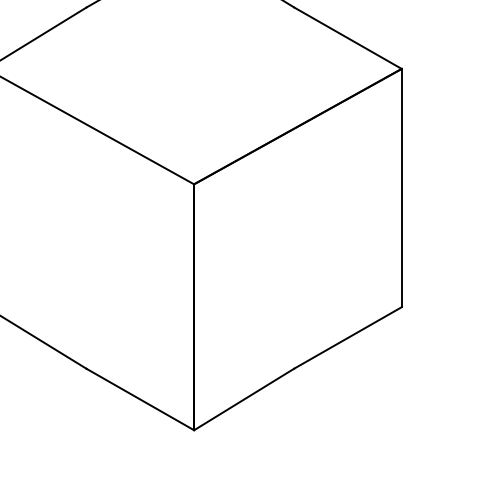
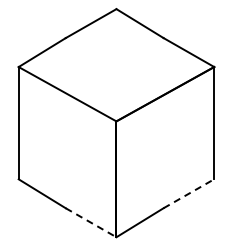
line: (349, 337) -> (189, 193), solid -> dashed
line: (141, 401) -> (91, 223), solid -> dashed

